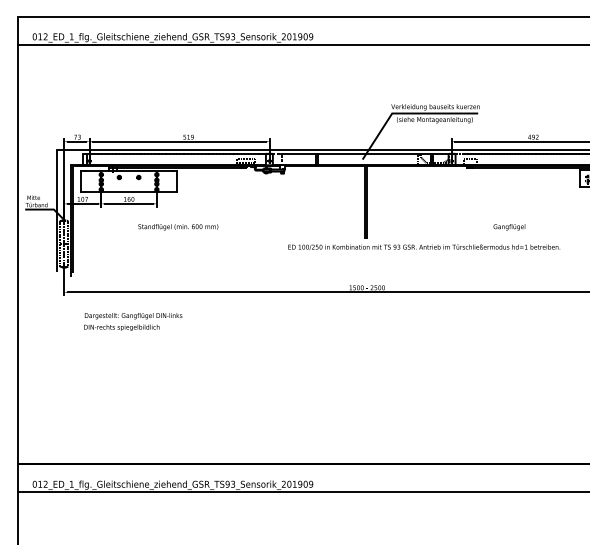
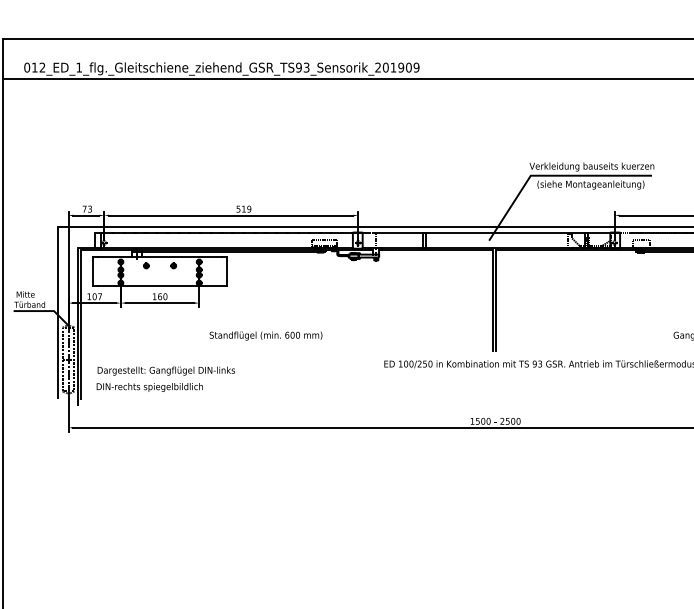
text: (178, 227) -> (266, 336), moved
text: (133, 321) -> (166, 378), moved

